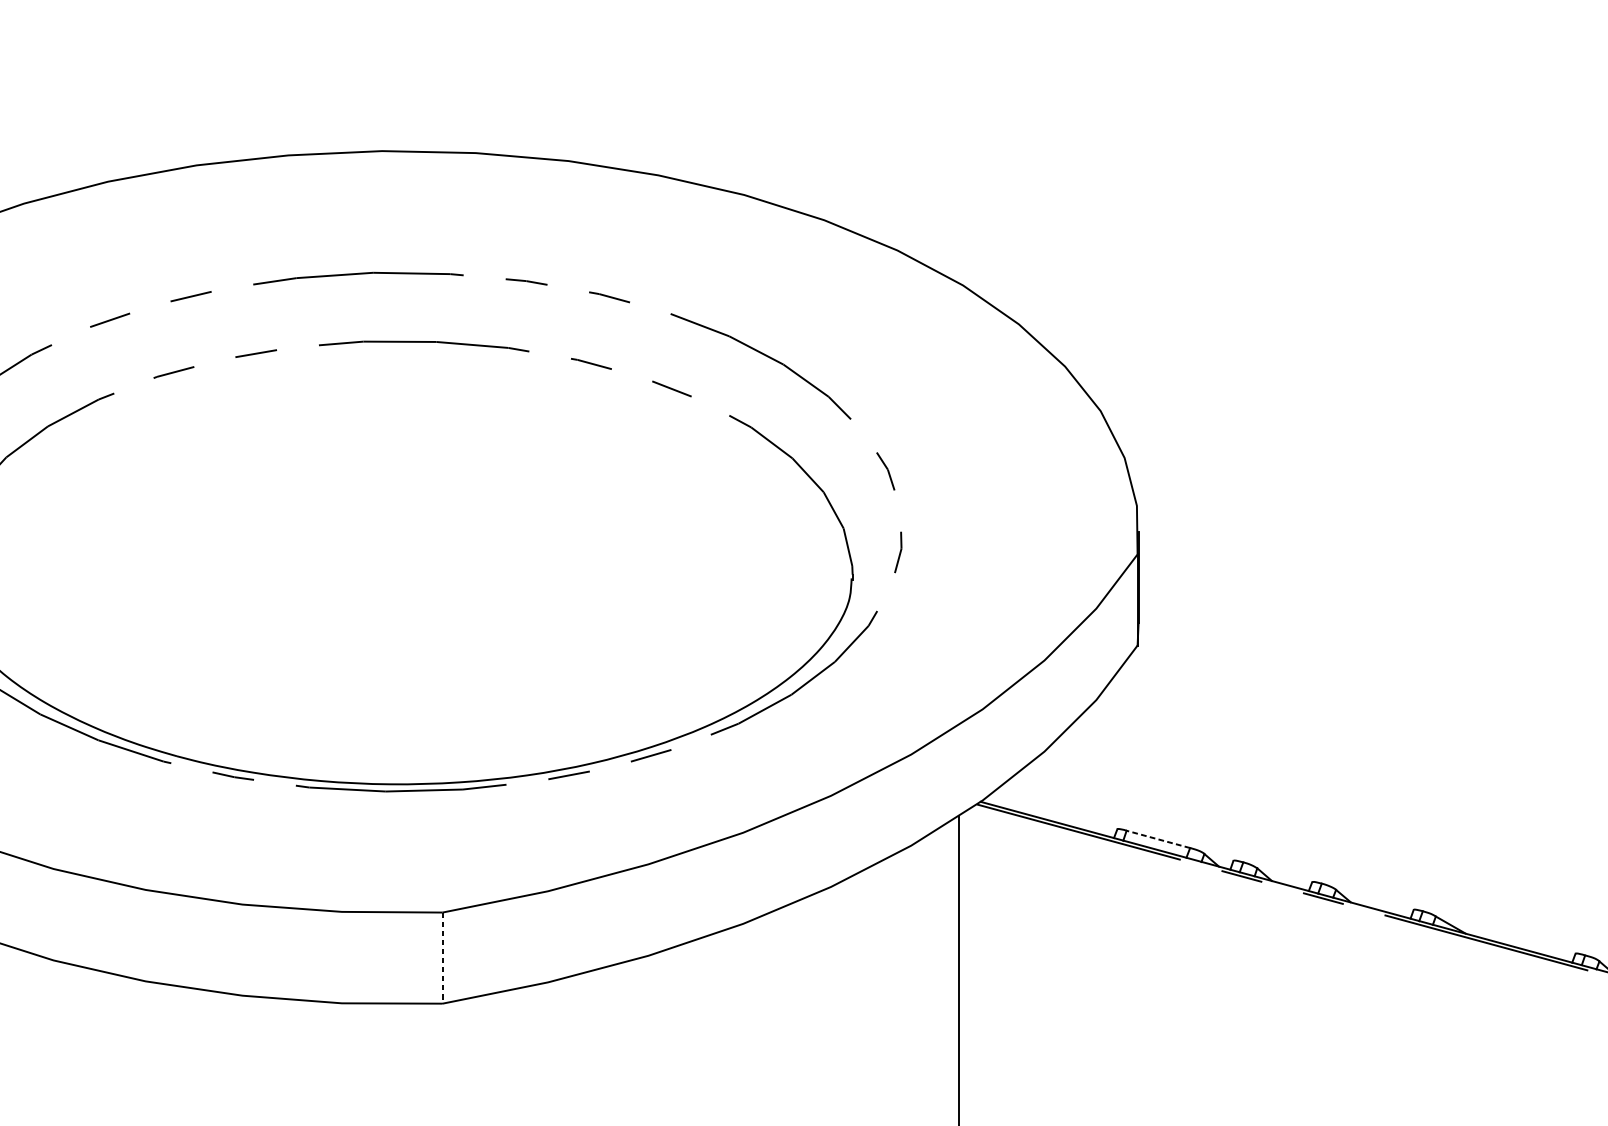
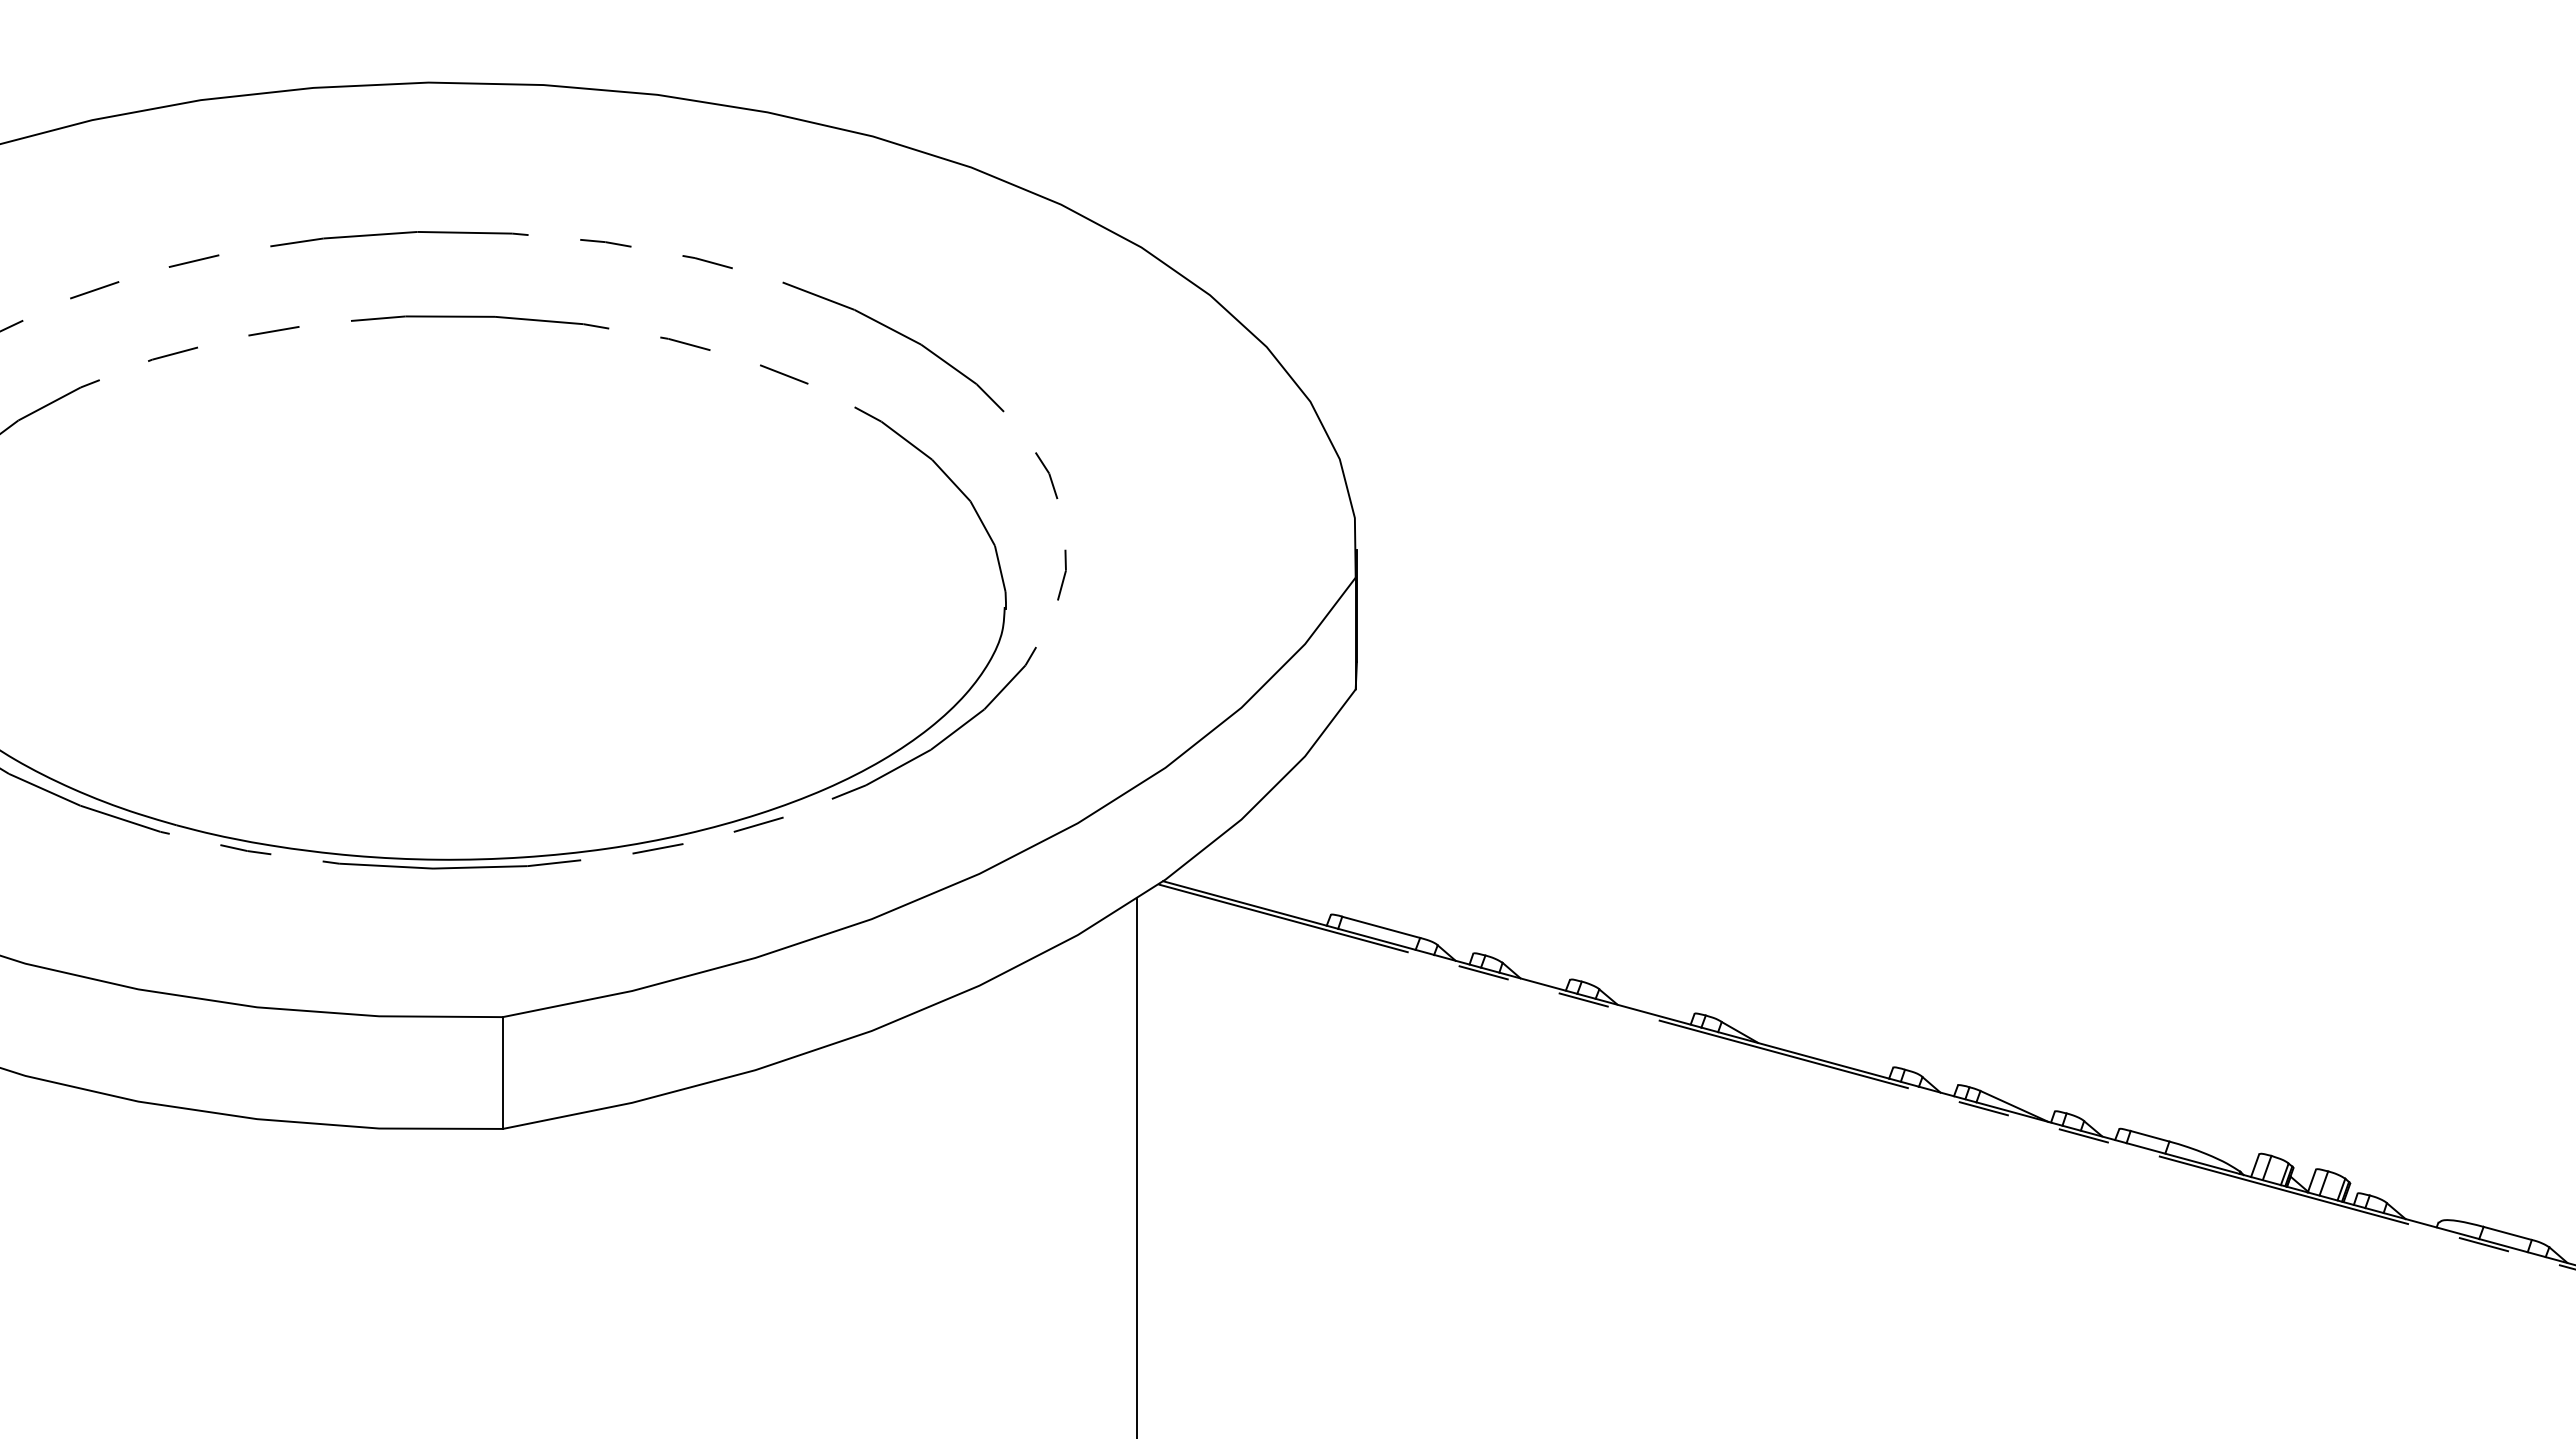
line: (1157, 839) -> (1380, 927), dashed -> solid
line: (442, 958) -> (502, 1073), dashed -> solid

